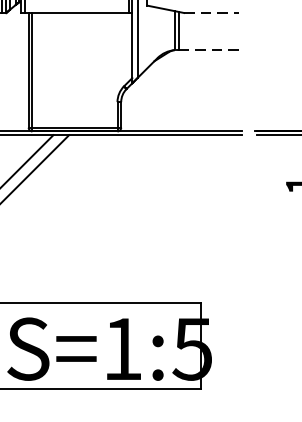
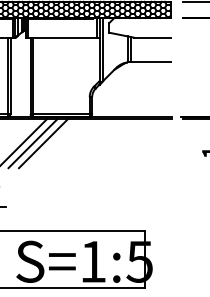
line: (211, 12) -> (152, 37), dashed -> solid
line: (208, 50) -> (150, 62), dashed -> solid
line: (46, 171) -> (42, 143), added

